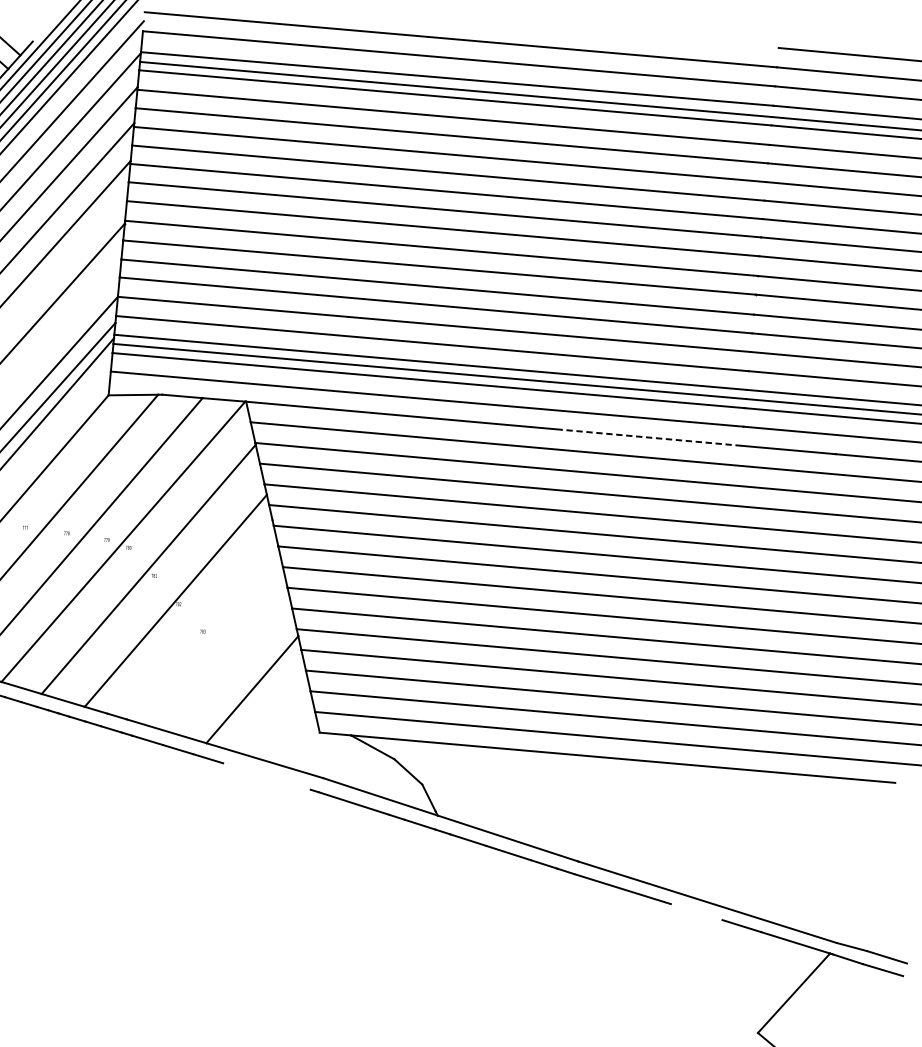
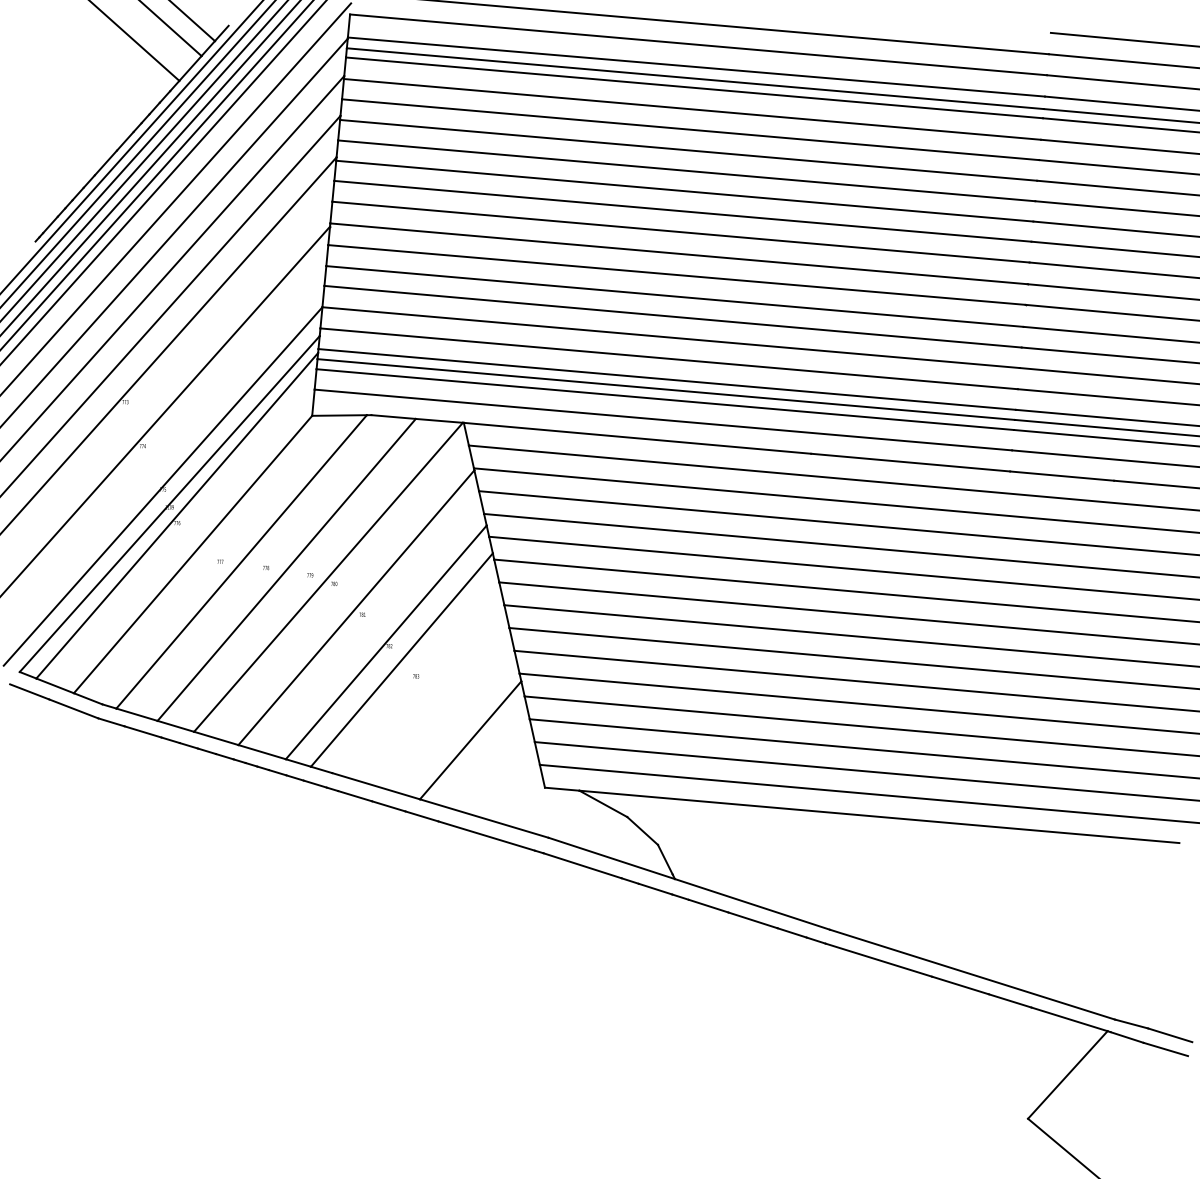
line: (651, 437) -> (910, 462), dashed -> solid
line: (189, 616) -> (401, 659), added
line: (266, 776) -> (486, 835), added
line: (696, 912) -> (960, 985), added

